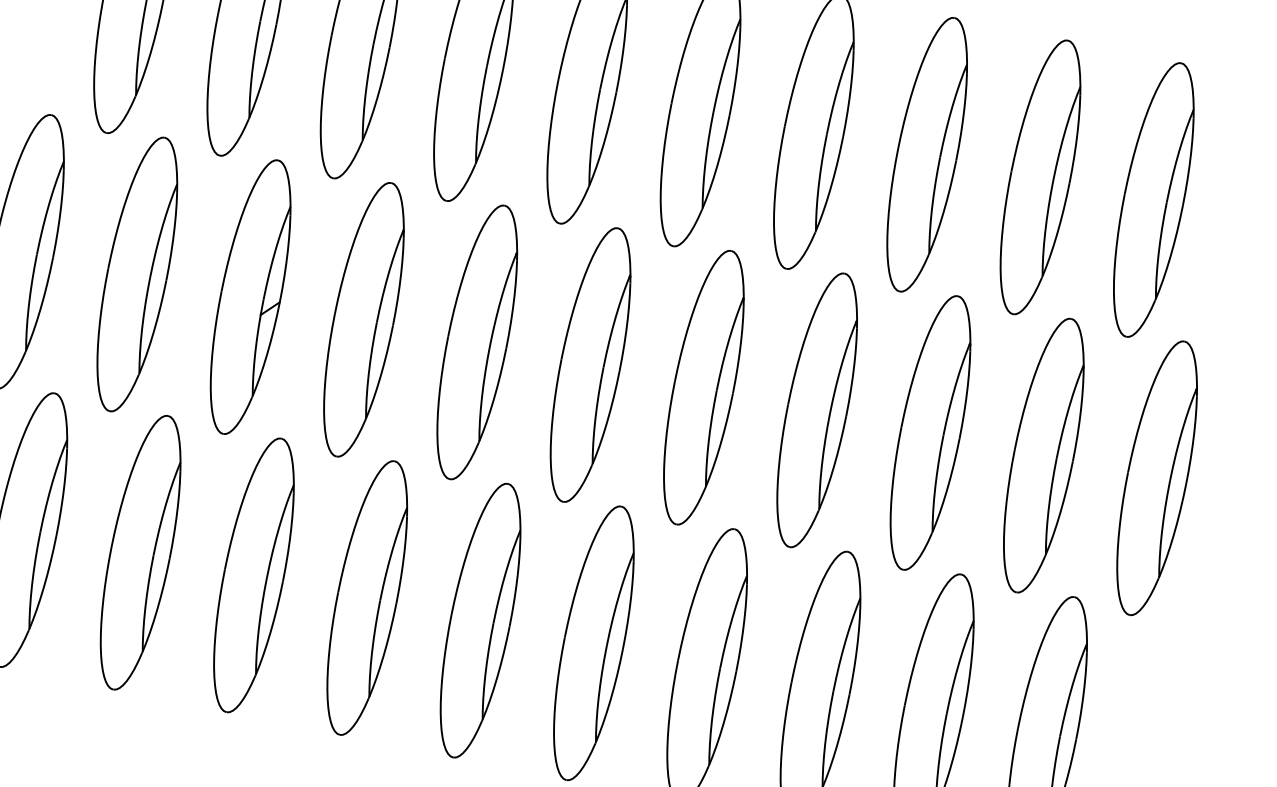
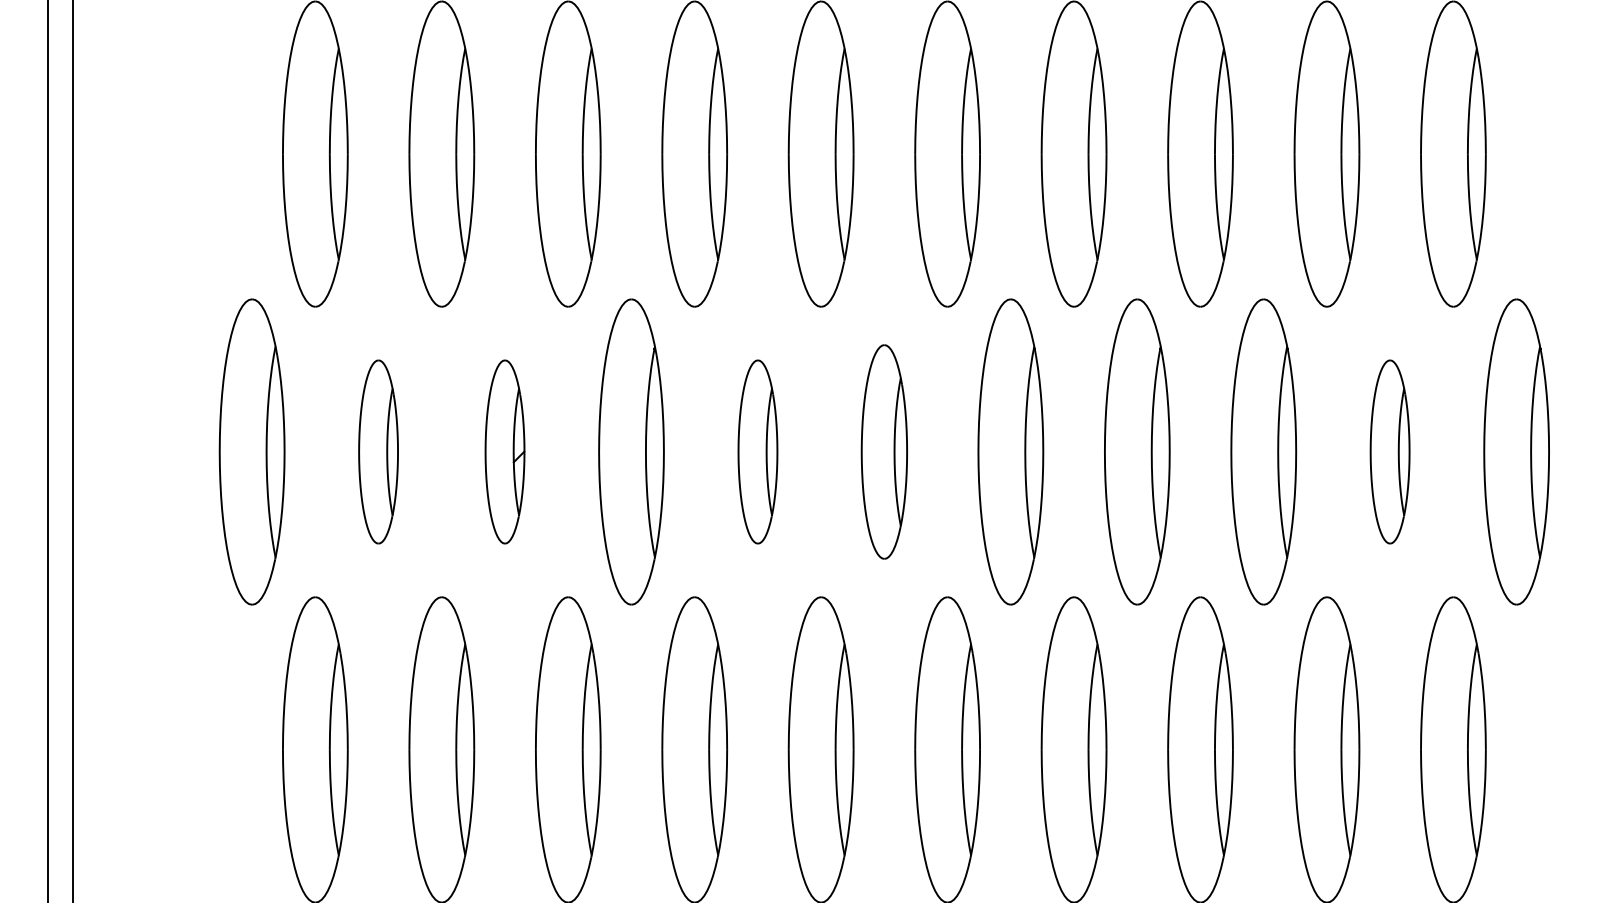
part: (137, 274) -> (378, 451), size x0.6
part: (250, 296) -> (504, 451), size x0.6
part: (476, 341) -> (757, 451), size x0.6
part: (590, 364) -> (884, 451), size x0.7
part: (1043, 455) -> (1389, 451), size x0.6

